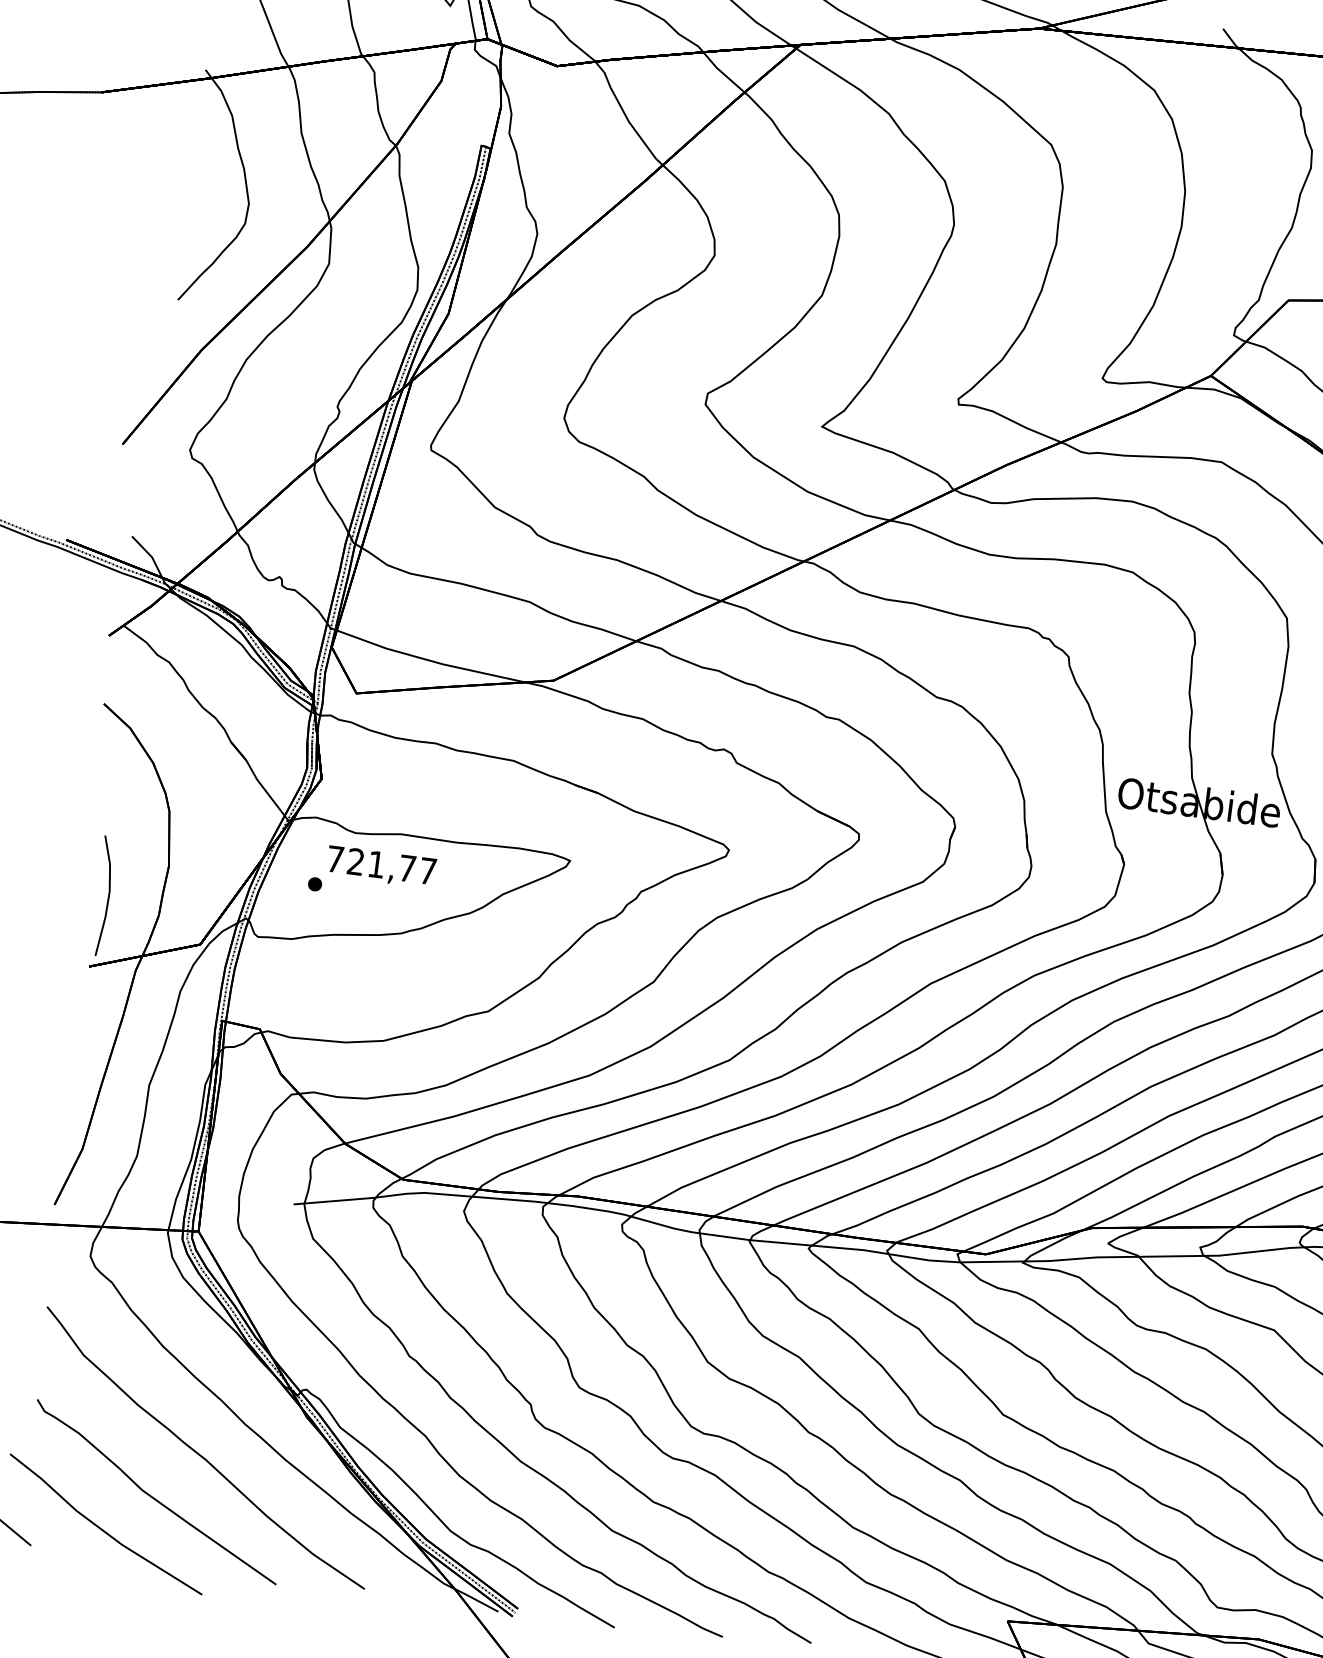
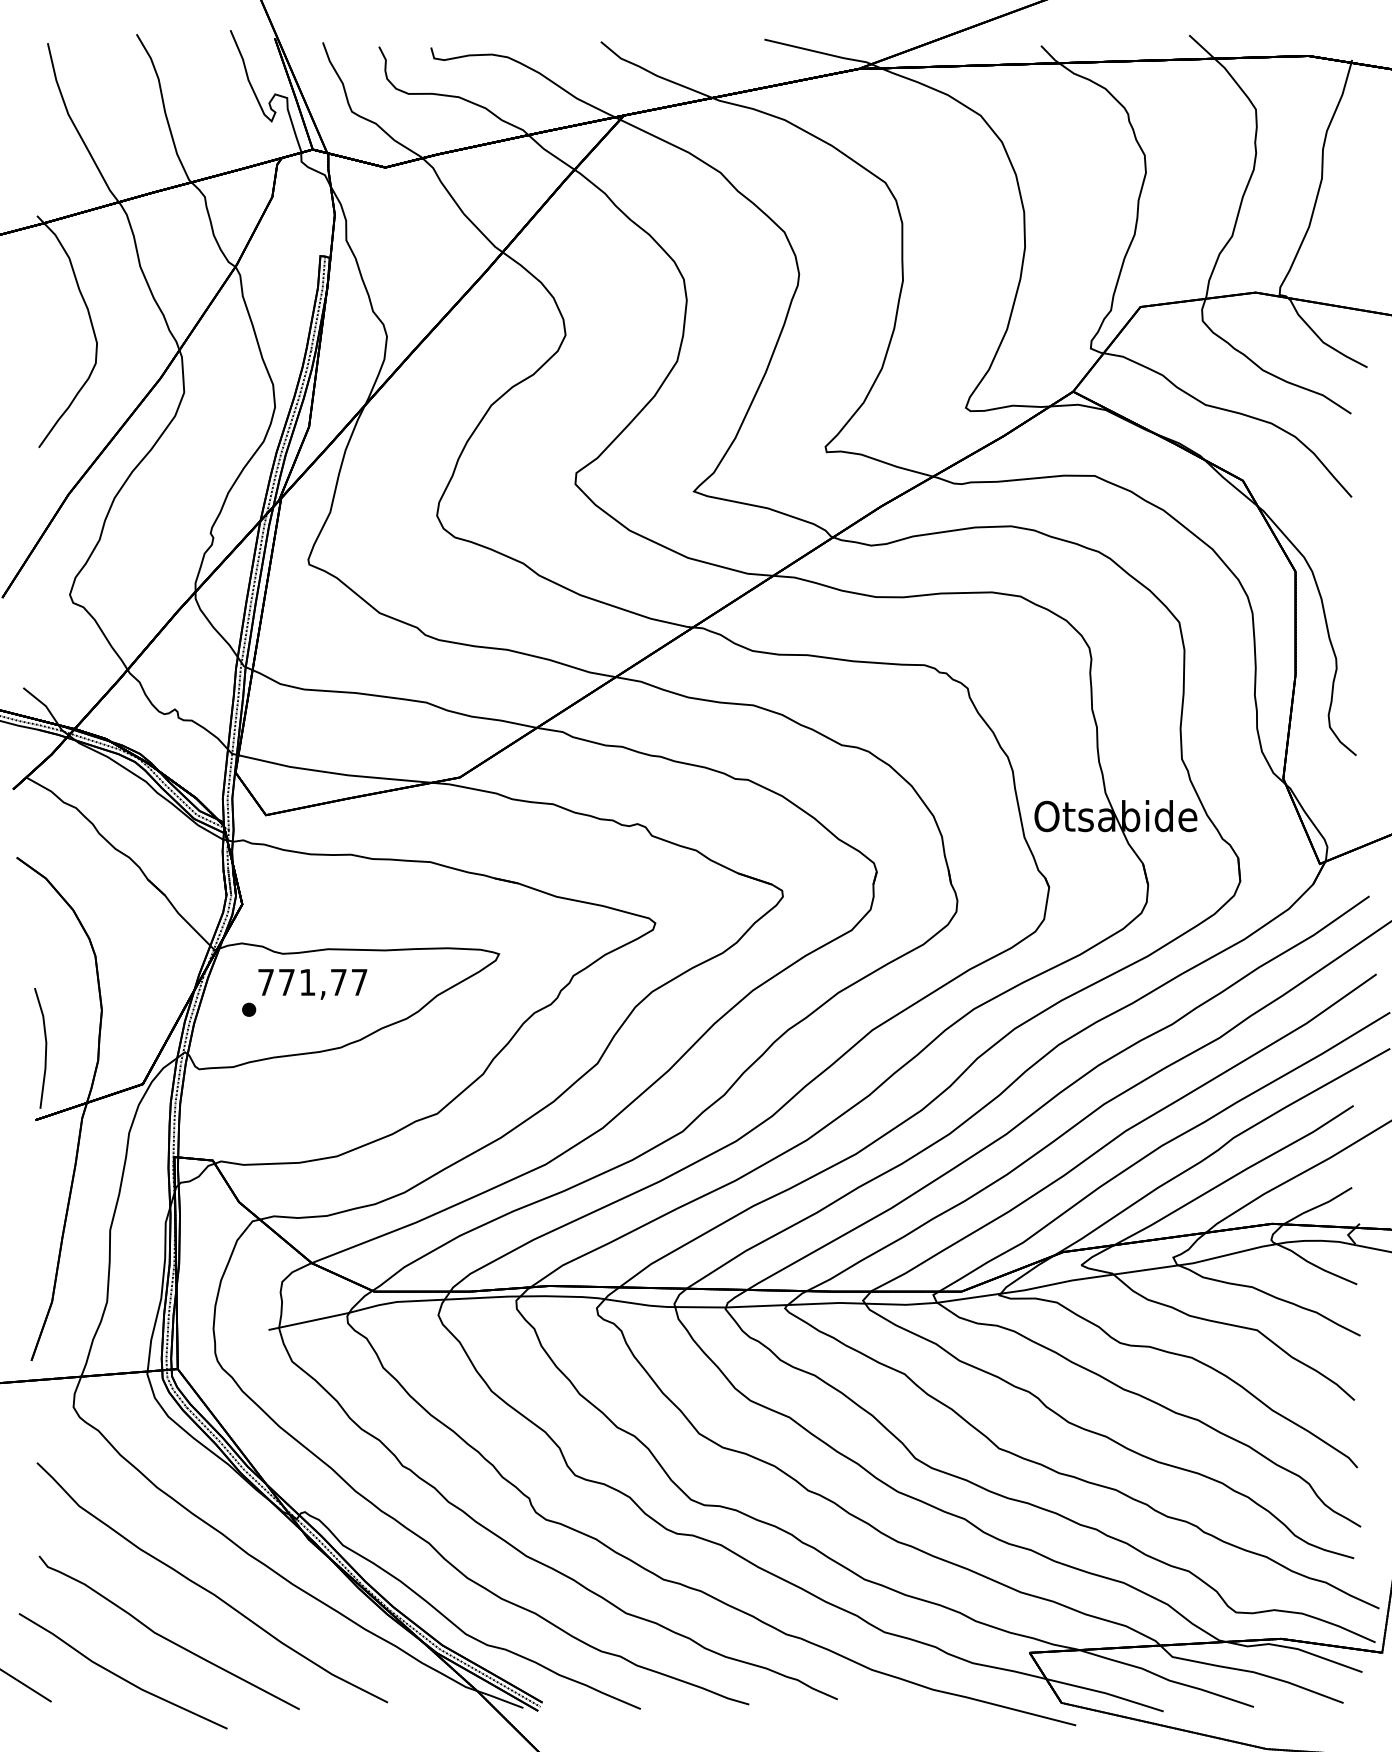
text: (355, 860) -> (286, 981), 721,77 -> 771,77

